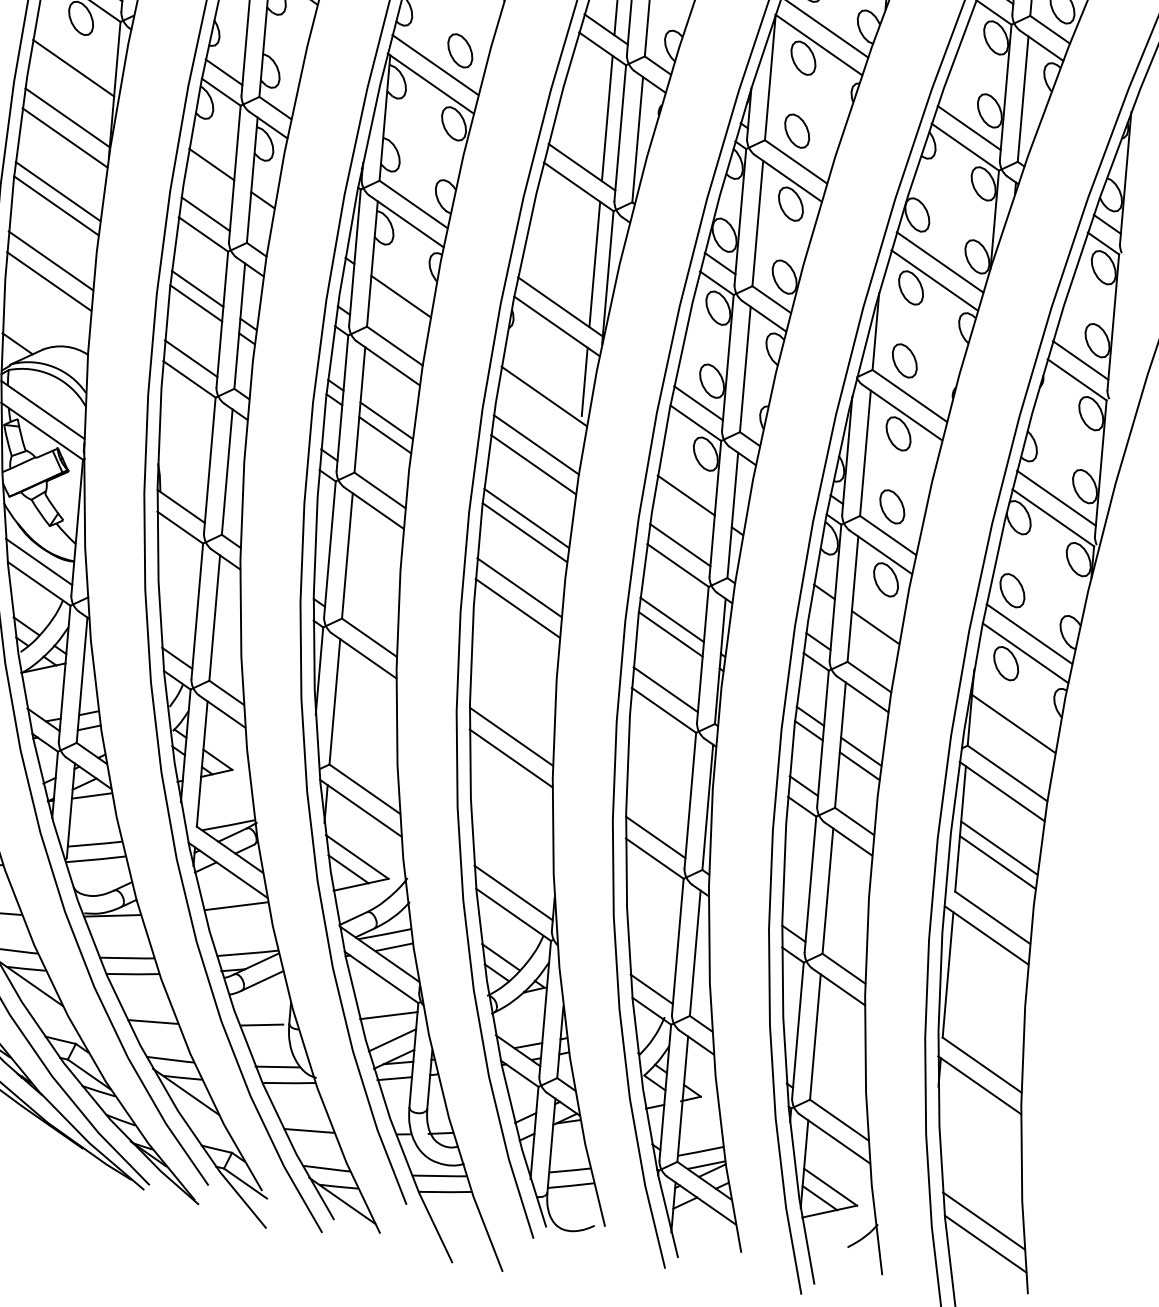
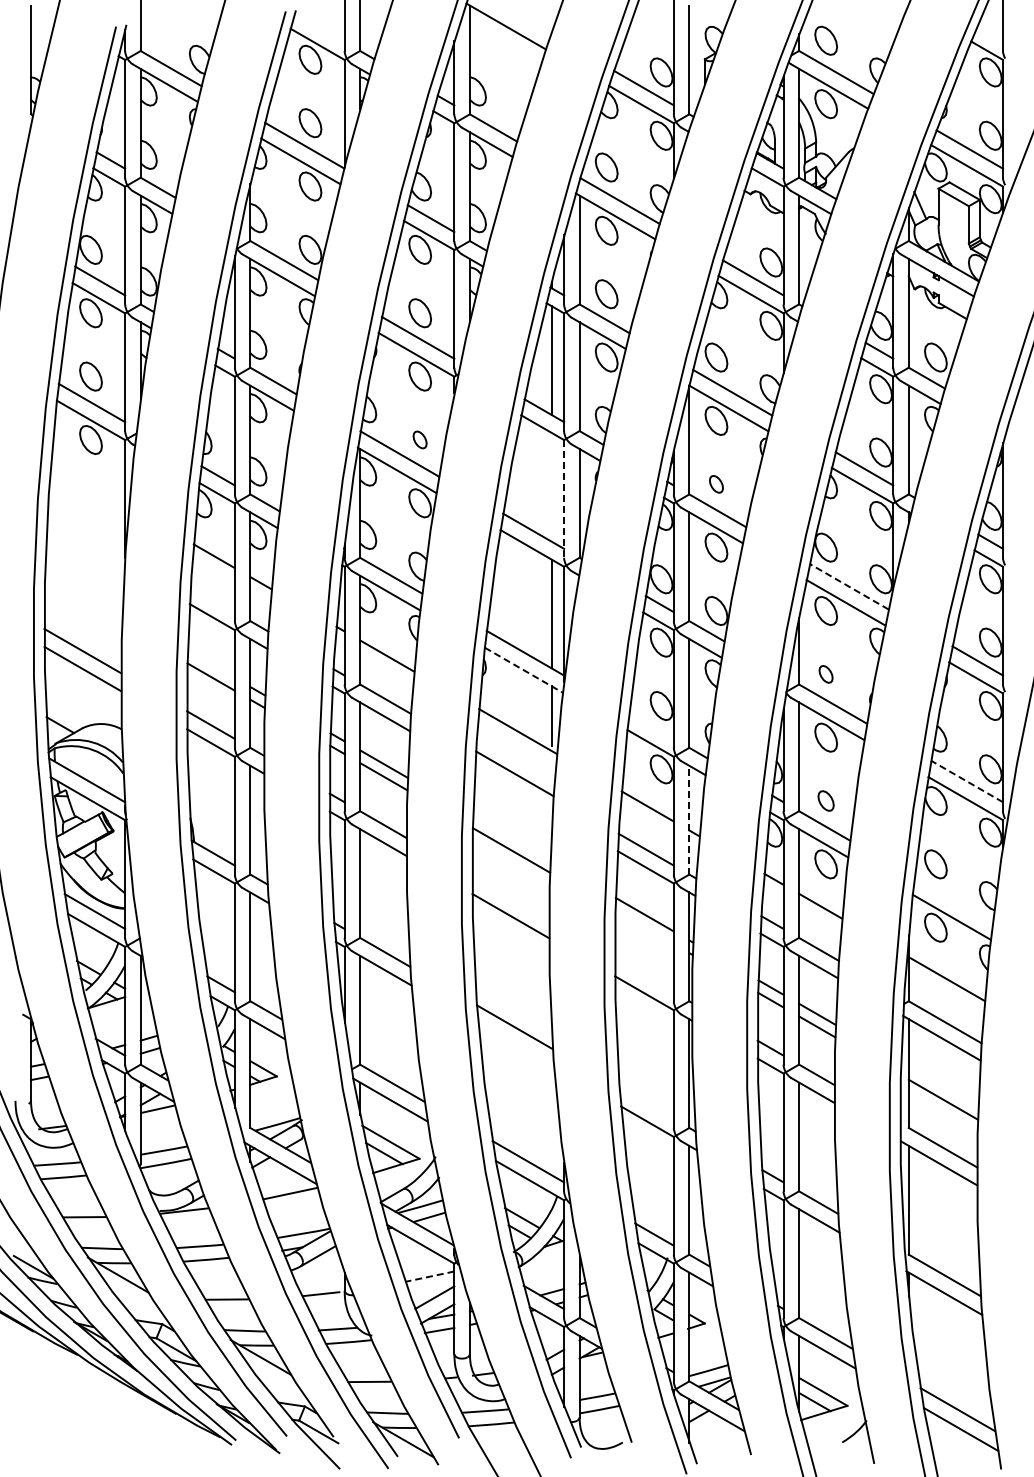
part: (459, 50) -> (419, 439), size x0.6
line: (73, 68) -> (88, 483), removed
line: (67, 117) -> (86, 526), removed
line: (606, 118) -> (551, 487), removed
part: (797, 131) -> (716, 484), size x0.6
line: (620, 132) -> (564, 498), solid -> dashed
line: (64, 137) -> (85, 543), removed
line: (57, 191) -> (83, 590), removed
line: (56, 206) -> (83, 603), removed
line: (205, 214) -> (212, 599), removed
line: (940, 262) -> (849, 586), solid -> dashed
line: (196, 288) -> (210, 664), removed
line: (557, 326) -> (524, 670), solid -> dashed
part: (904, 361) -> (825, 674), size x0.6
line: (698, 402) -> (651, 725), removed
line: (533, 463) -> (513, 790), removed
line: (1057, 498) -> (967, 781), solid -> dashed
part: (891, 506) -> (825, 800), size x0.7
line: (733, 514) -> (689, 819), solid -> dashed
line: (526, 517) -> (511, 837), removed
line: (519, 587) -> (510, 898), removed
line: (670, 634) -> (644, 927), removed
line: (1029, 634) -> (953, 900), removed
line: (665, 689) -> (644, 975), removed
line: (511, 757) -> (516, 1045), removed
line: (655, 837) -> (646, 1103), removed
line: (999, 848) -> (943, 1087), removed
line: (388, 1015) -> (429, 1276), solid -> dashed

